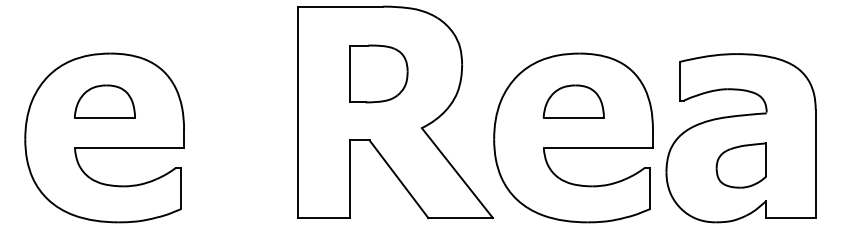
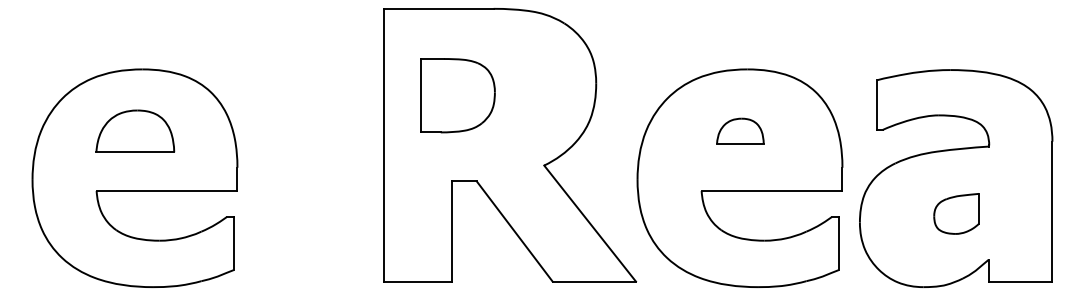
part: (378, 73) -> (457, 95), moved
part: (573, 100) -> (740, 130), size x0.6
part: (741, 165) -> (956, 213), size x0.7

